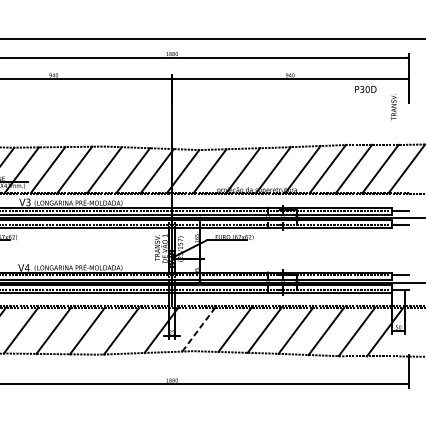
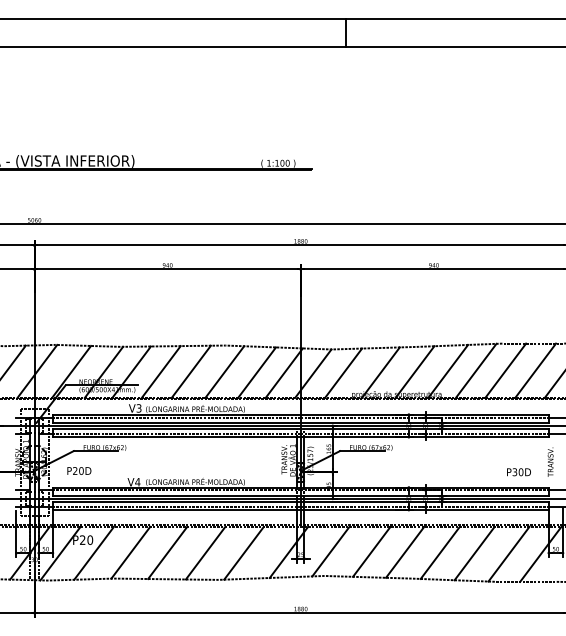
text: (365, 89) -> (518, 472), moved
text: (393, 106) -> (550, 461), moved
line: (198, 329) -> (330, 551), dashed -> solid

